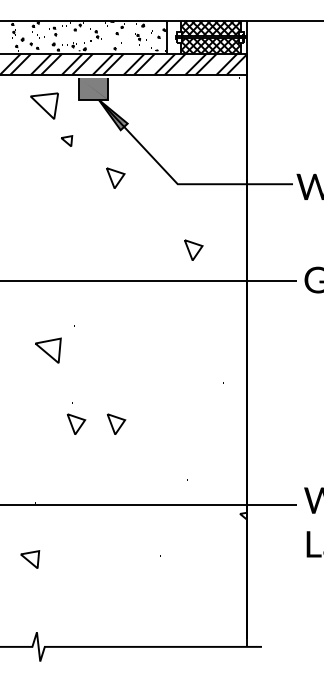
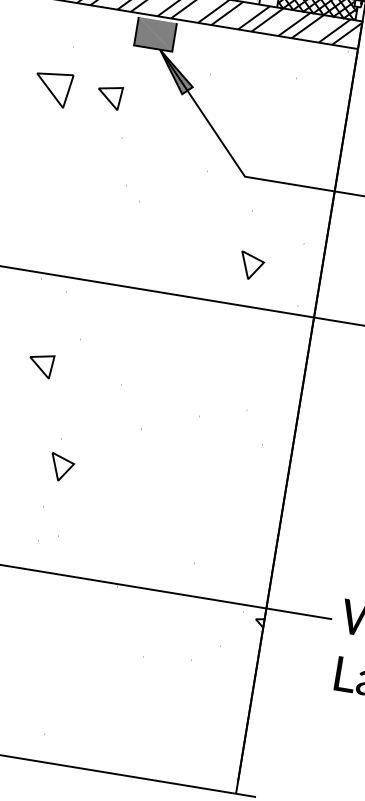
part: (44, 105) -> (53, 88), moved
part: (66, 140) -> (109, 96), size x1.67
part: (115, 177) -> (165, 154), removed
part: (48, 349) -> (41, 364), size x0.71
part: (116, 423) -> (114, 475), removed

